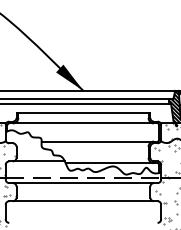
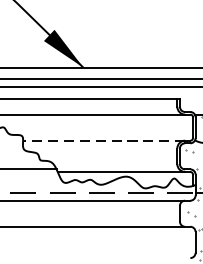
line: (97, 141) -> (103, 140), solid -> dashed

